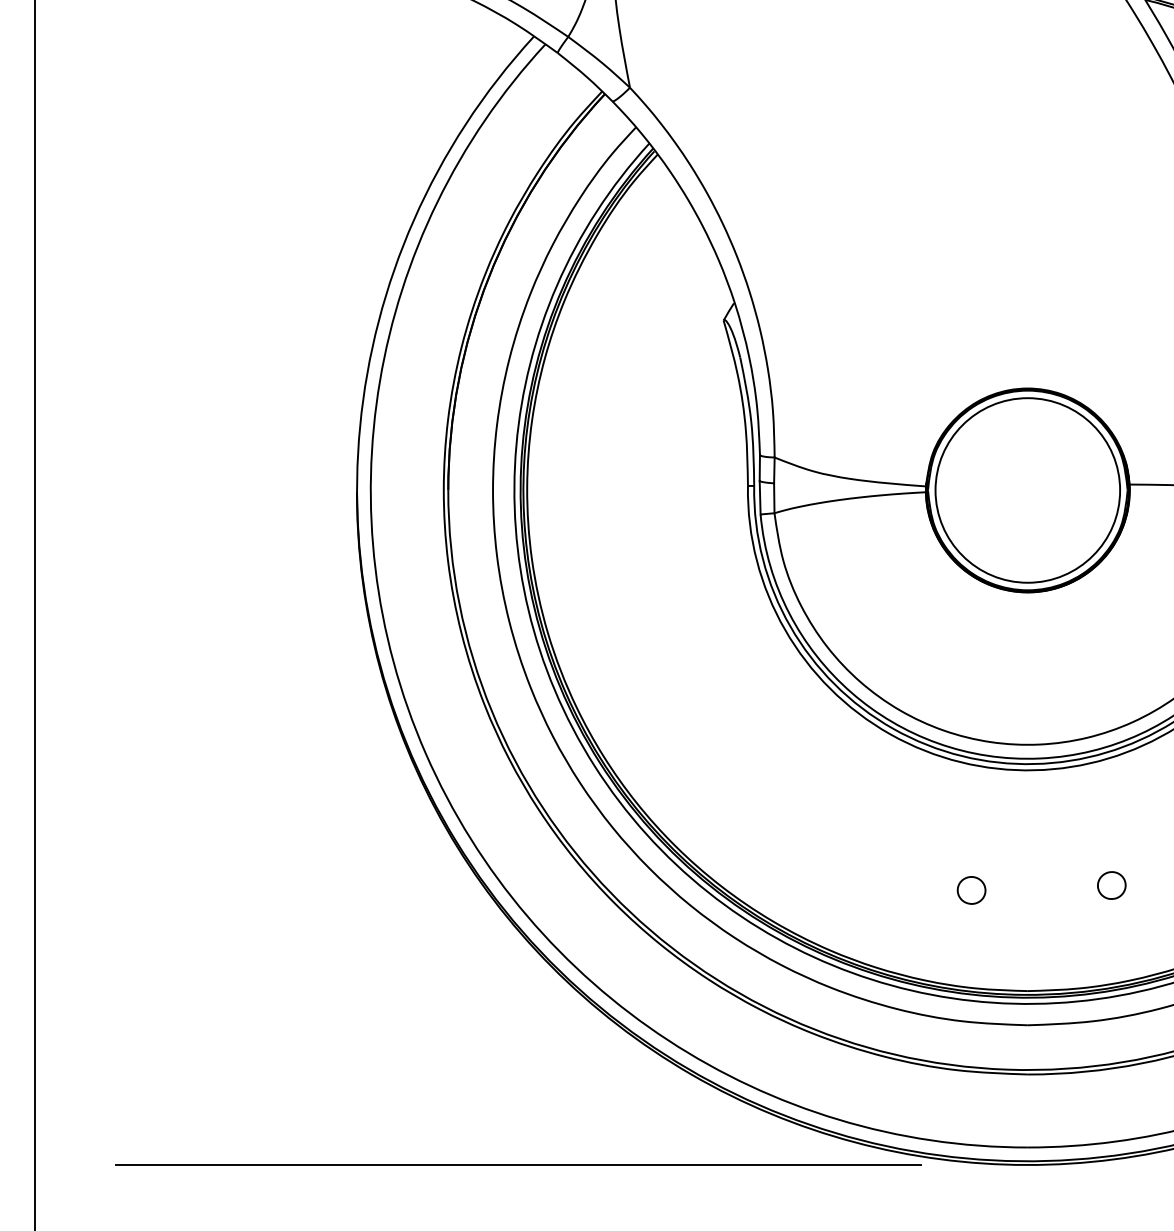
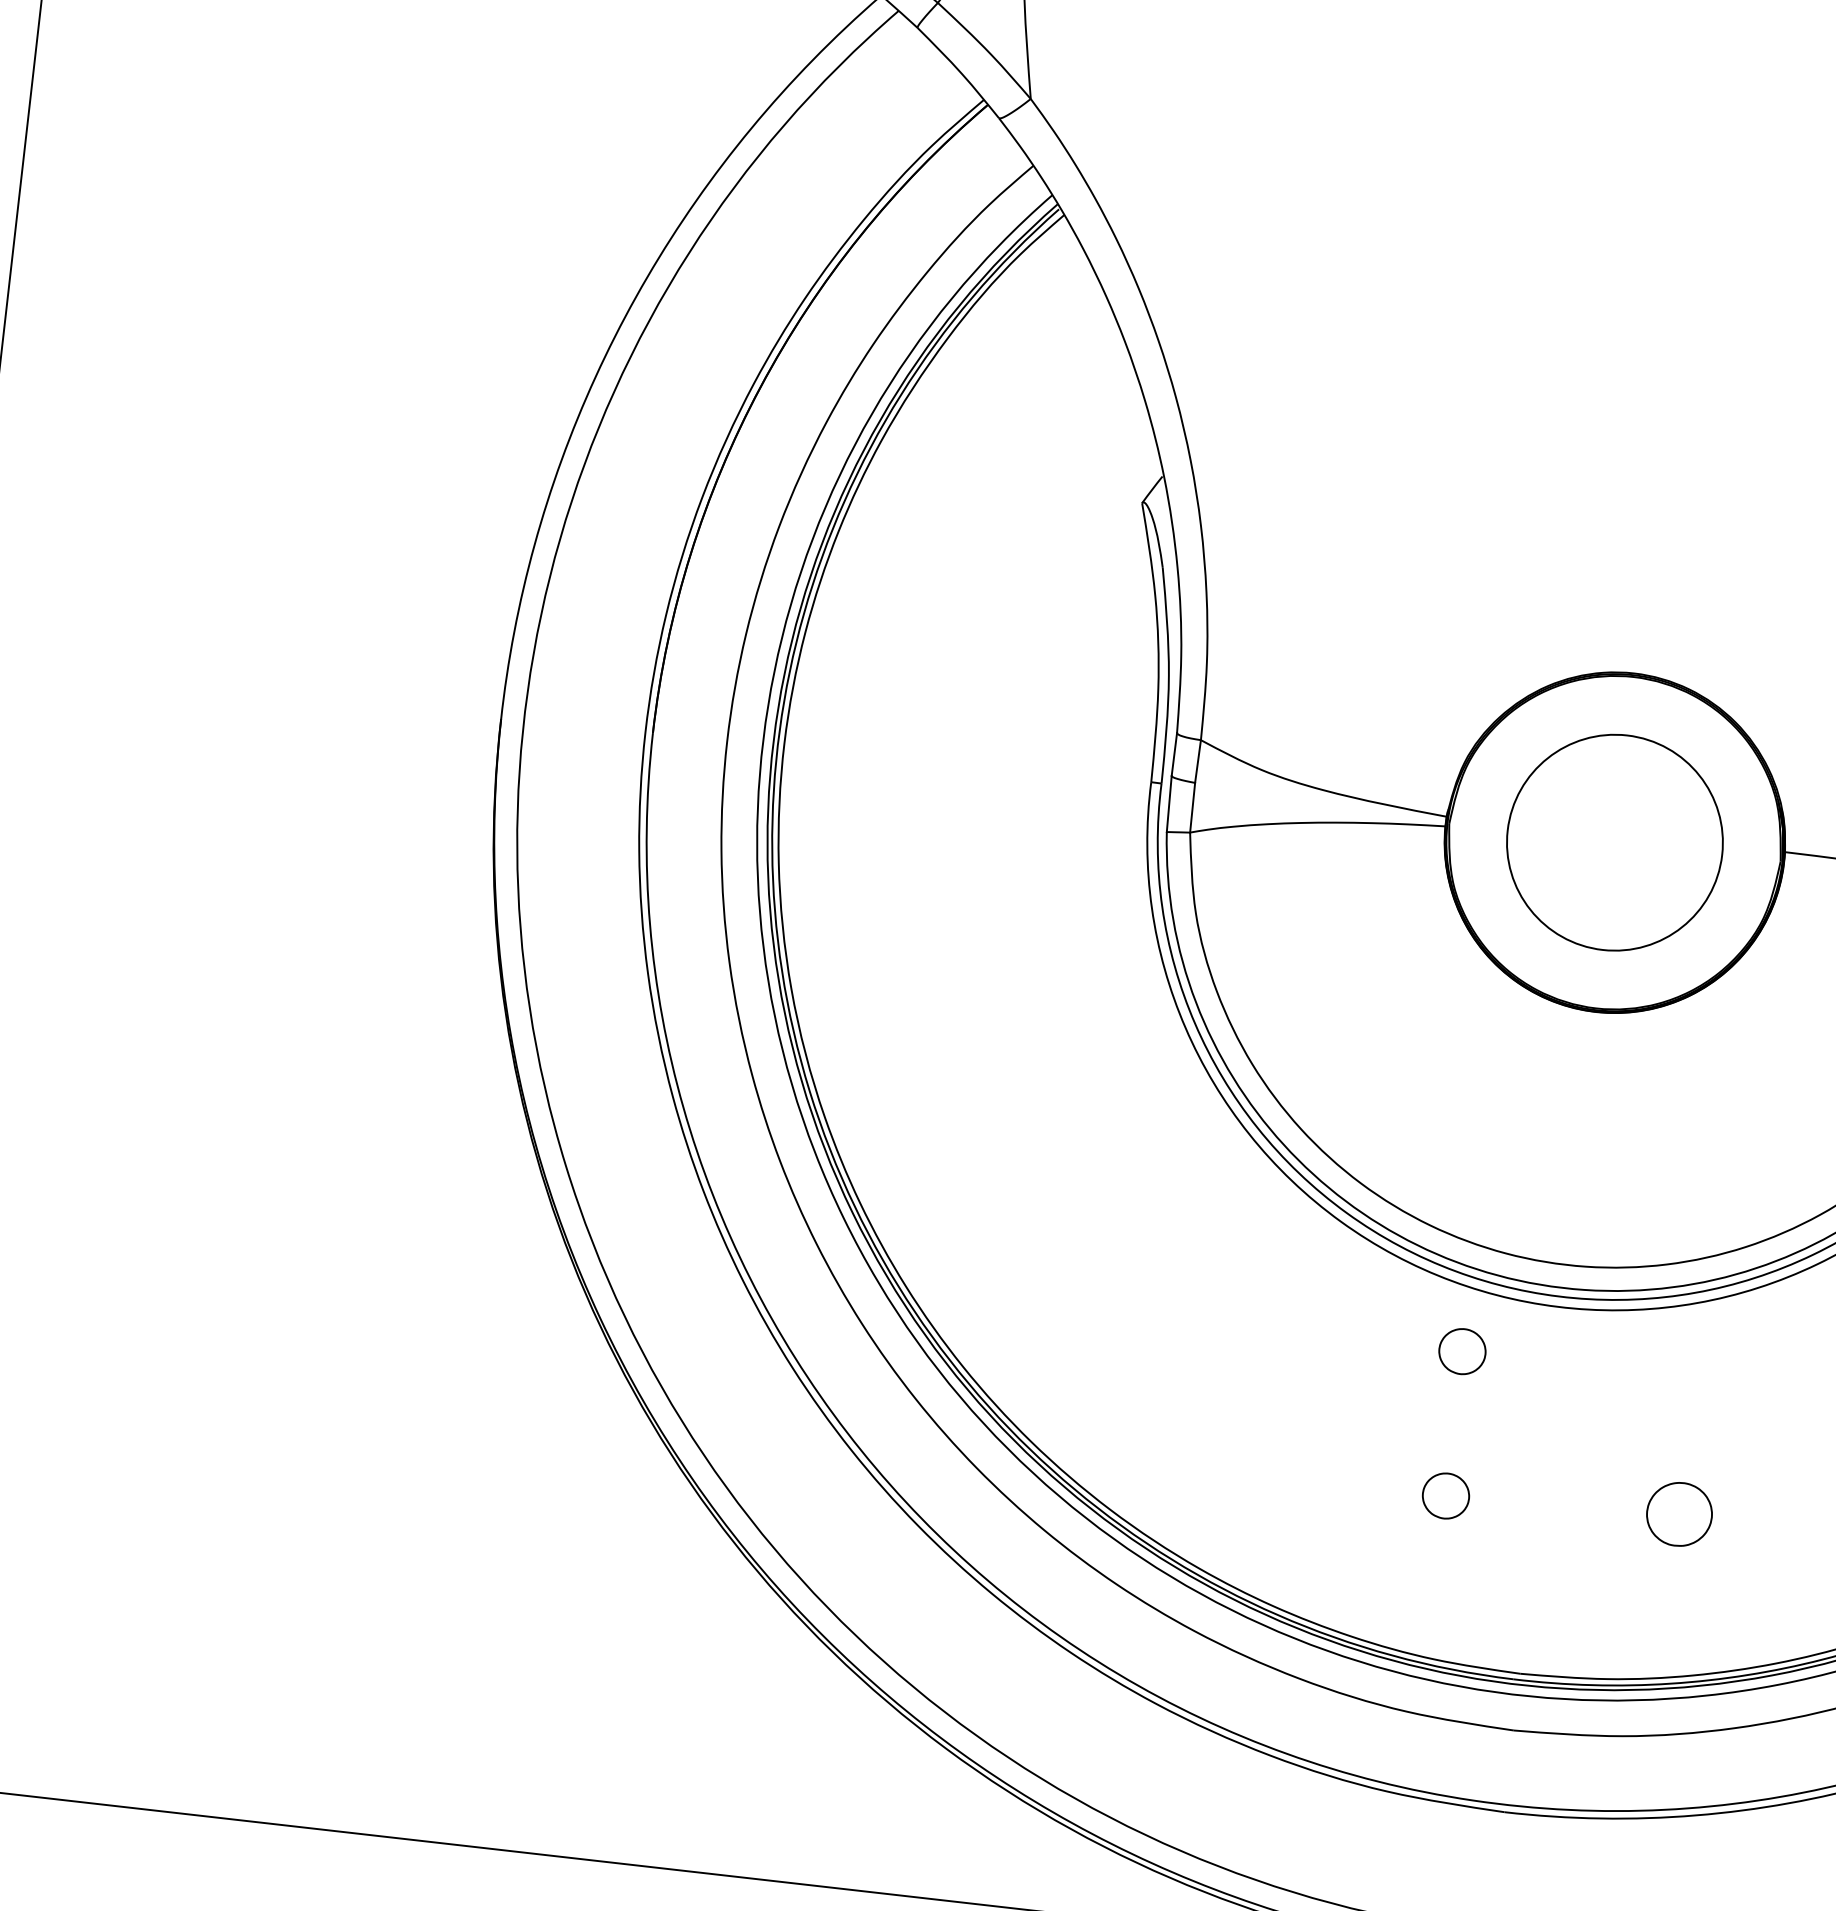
circle: (1027, 490) -> (1614, 842), size x0.7
part: (971, 803) -> (1462, 1351), added
part: (1111, 885) -> (1679, 1514), size x1.4

